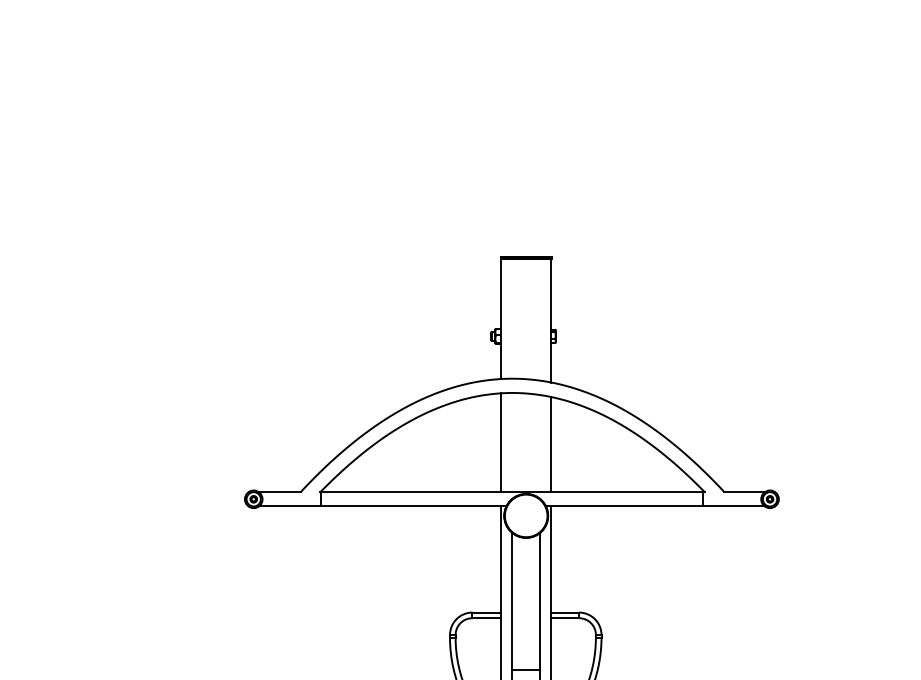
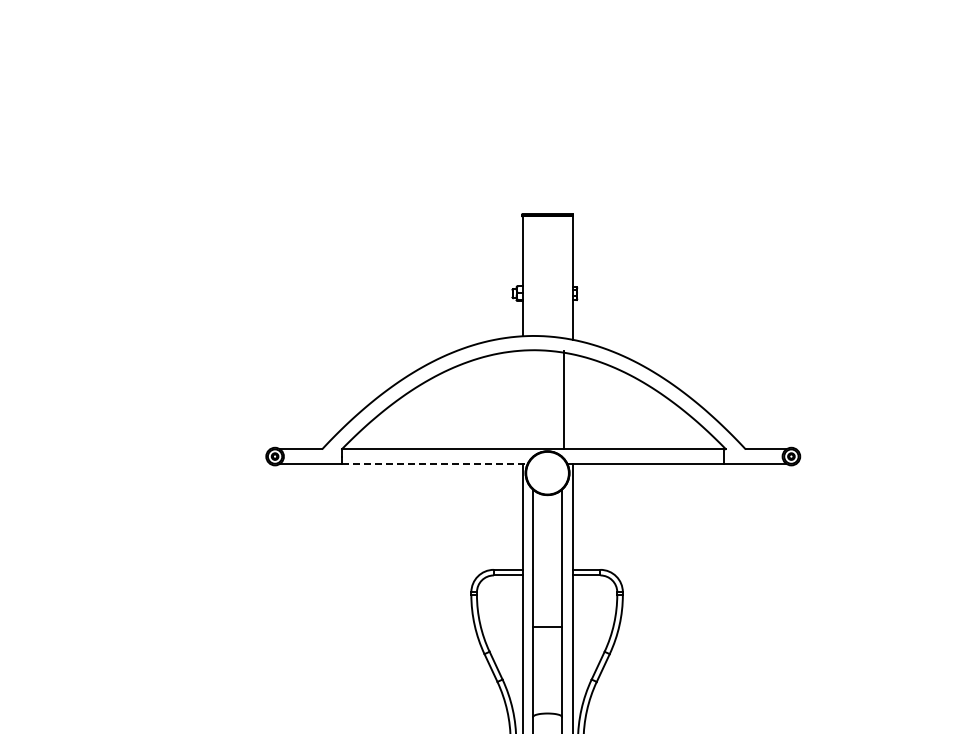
line: (501, 442) -> (563, 399), moved
line: (551, 444) -> (572, 401), removed
line: (414, 506) -> (435, 463), solid -> dashed

